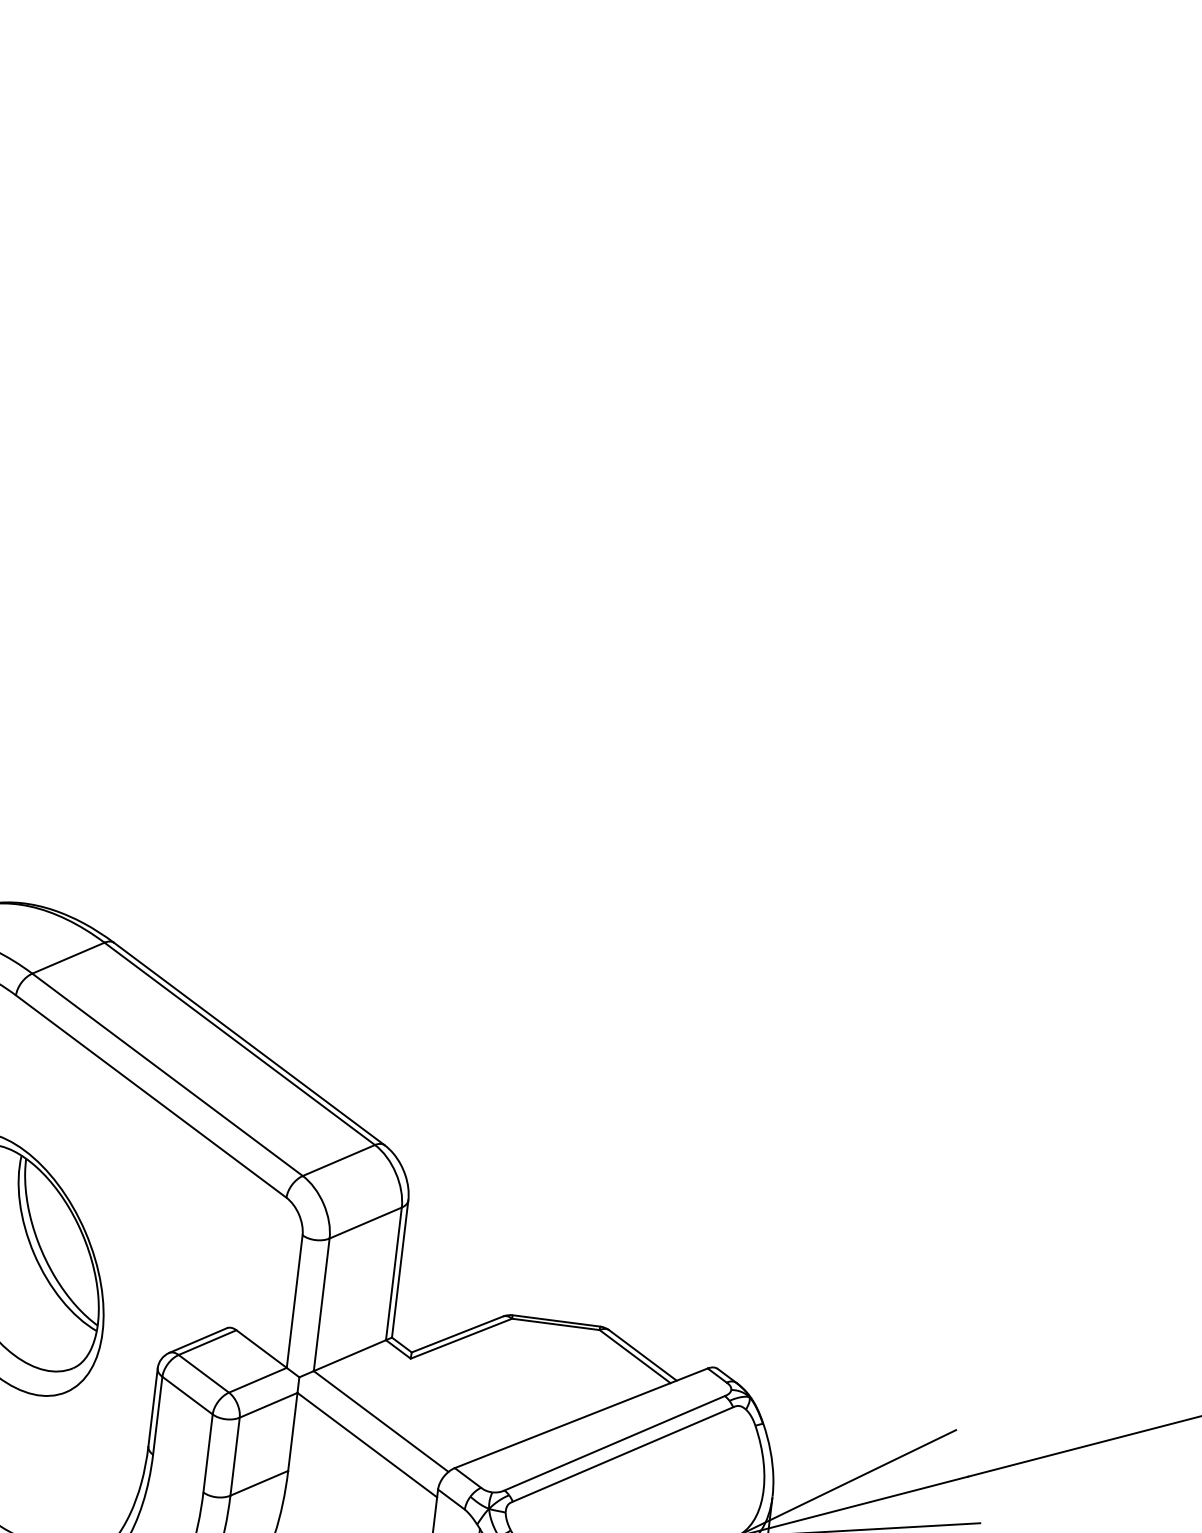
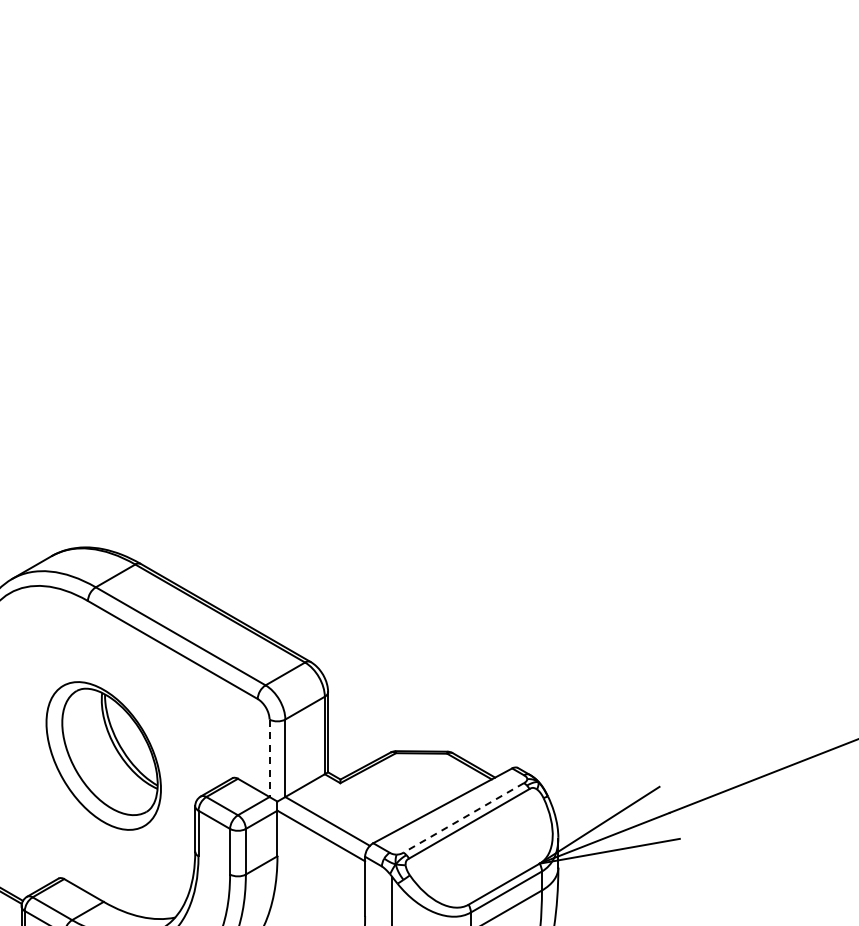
line: (294, 1301) -> (269, 758), solid -> dashed
line: (614, 1442) -> (463, 817), solid -> dashed

